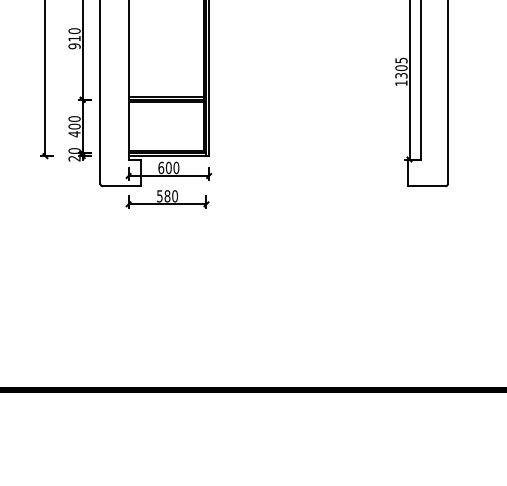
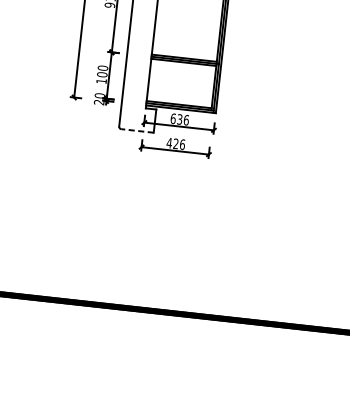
text: (74, 134) -> (101, 81), 400 -> 100
text: (172, 167) -> (183, 119), 600 -> 636
line: (121, 186) -> (137, 131), solid -> dashed
text: (167, 196) -> (175, 144), 580 -> 426

